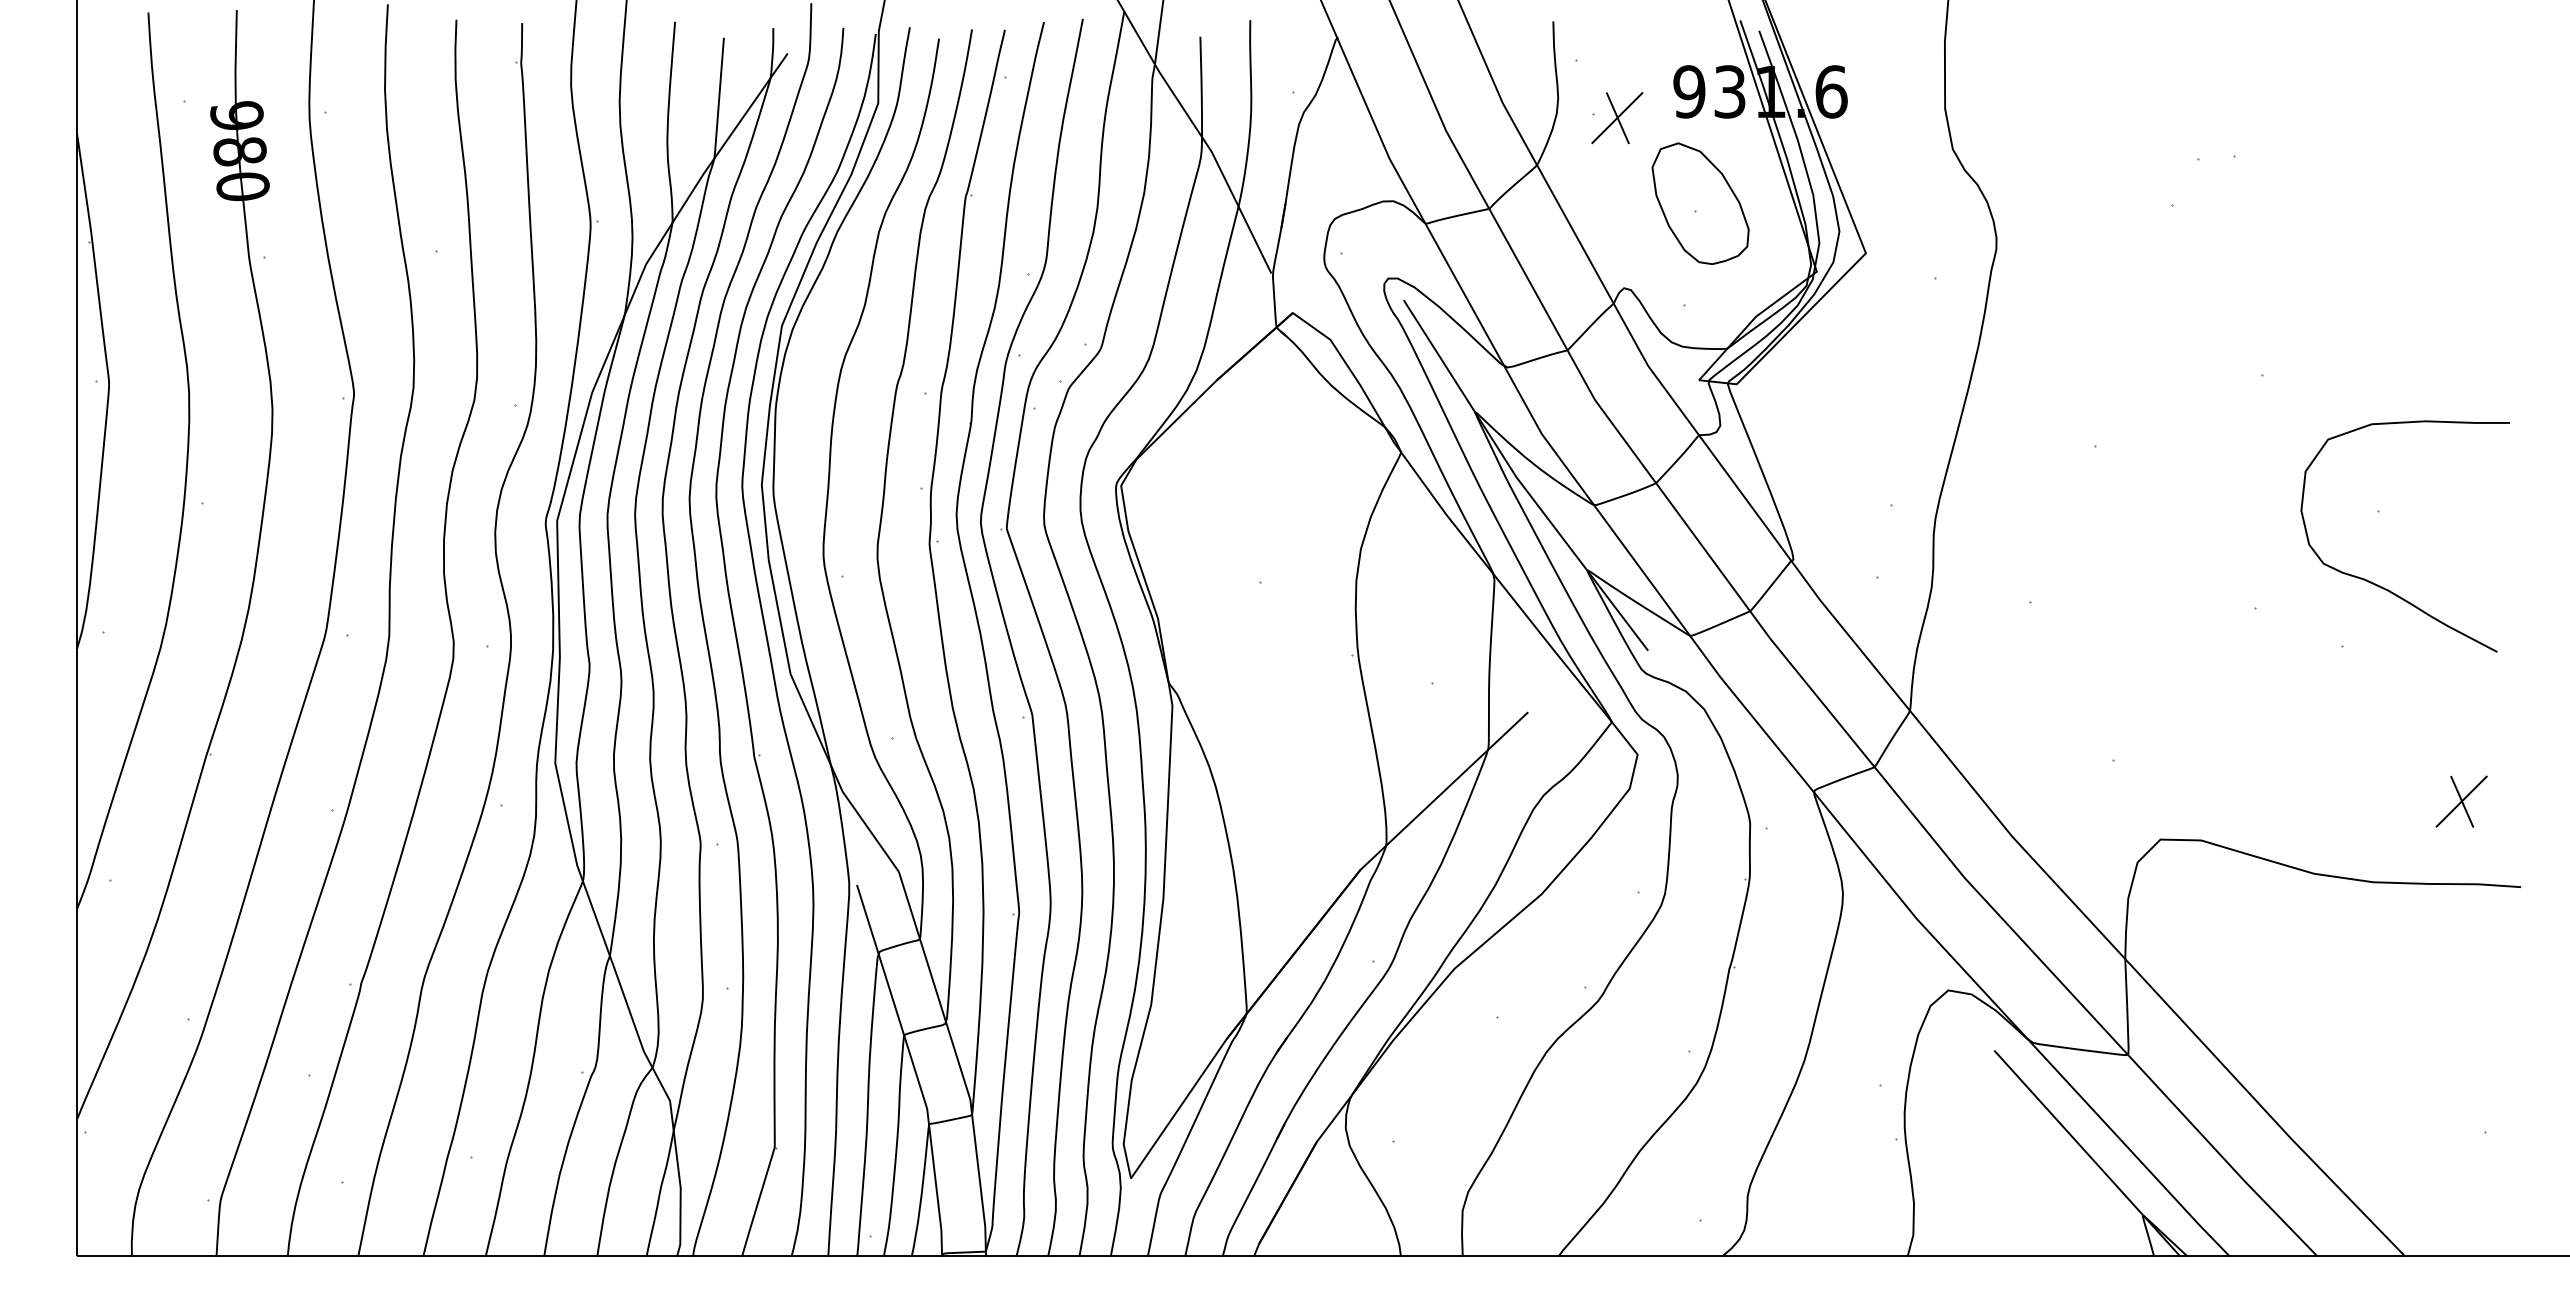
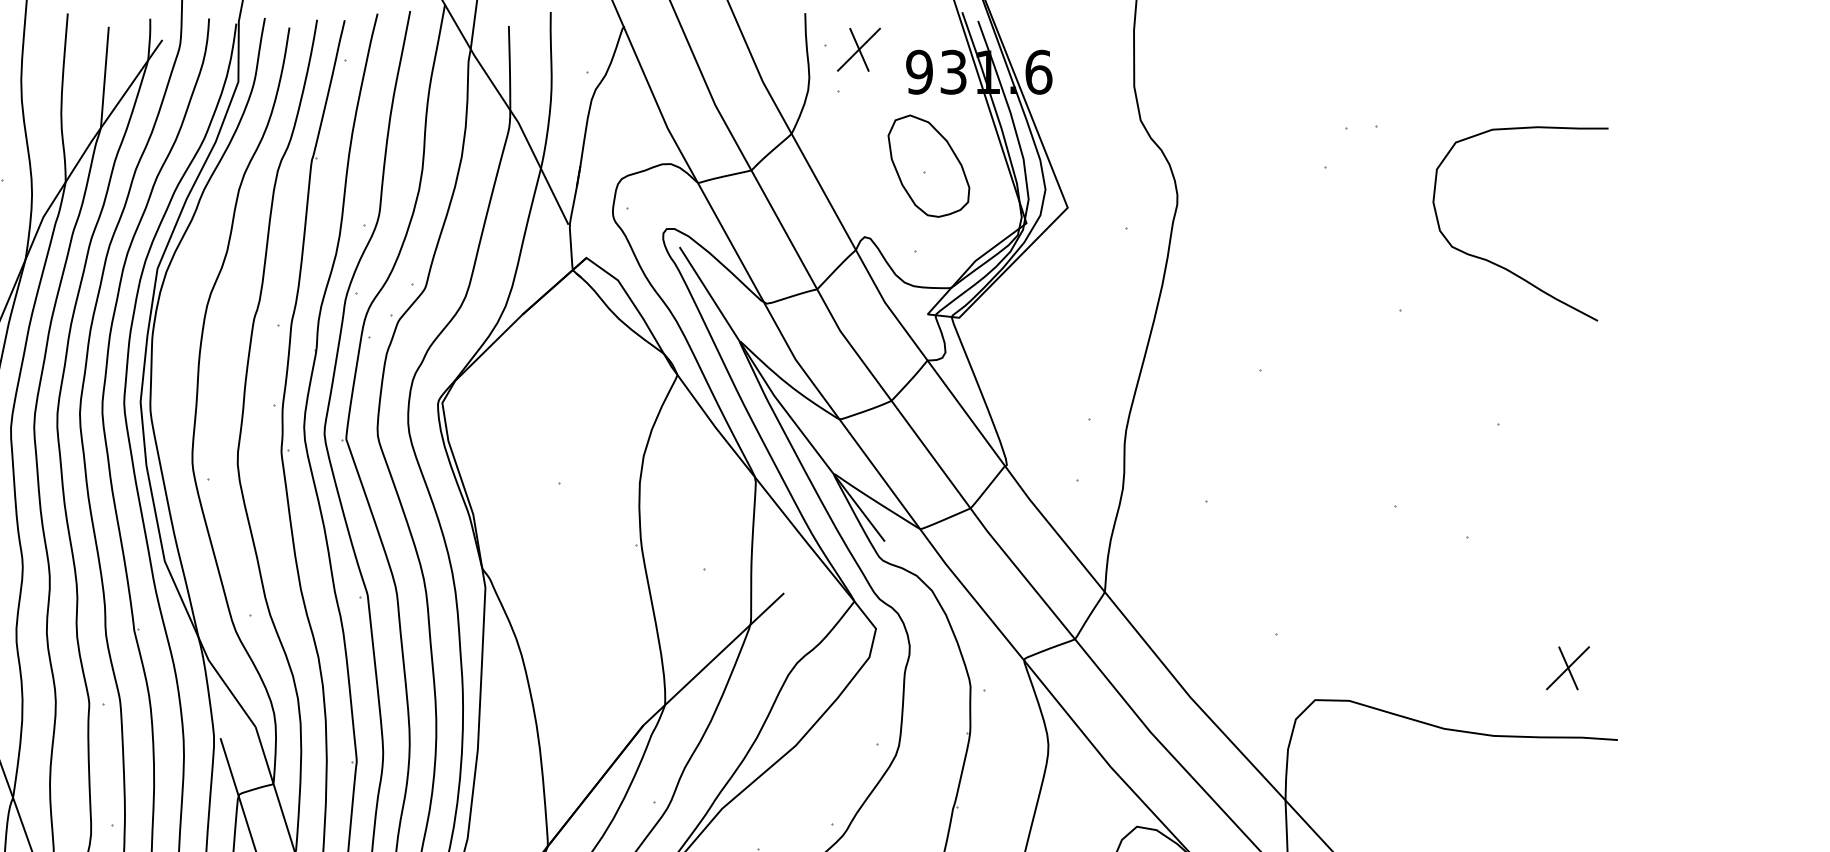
part: (1617, 118) -> (859, 50), moved
curve: (2380, 585) -> (1499, 265), moved

